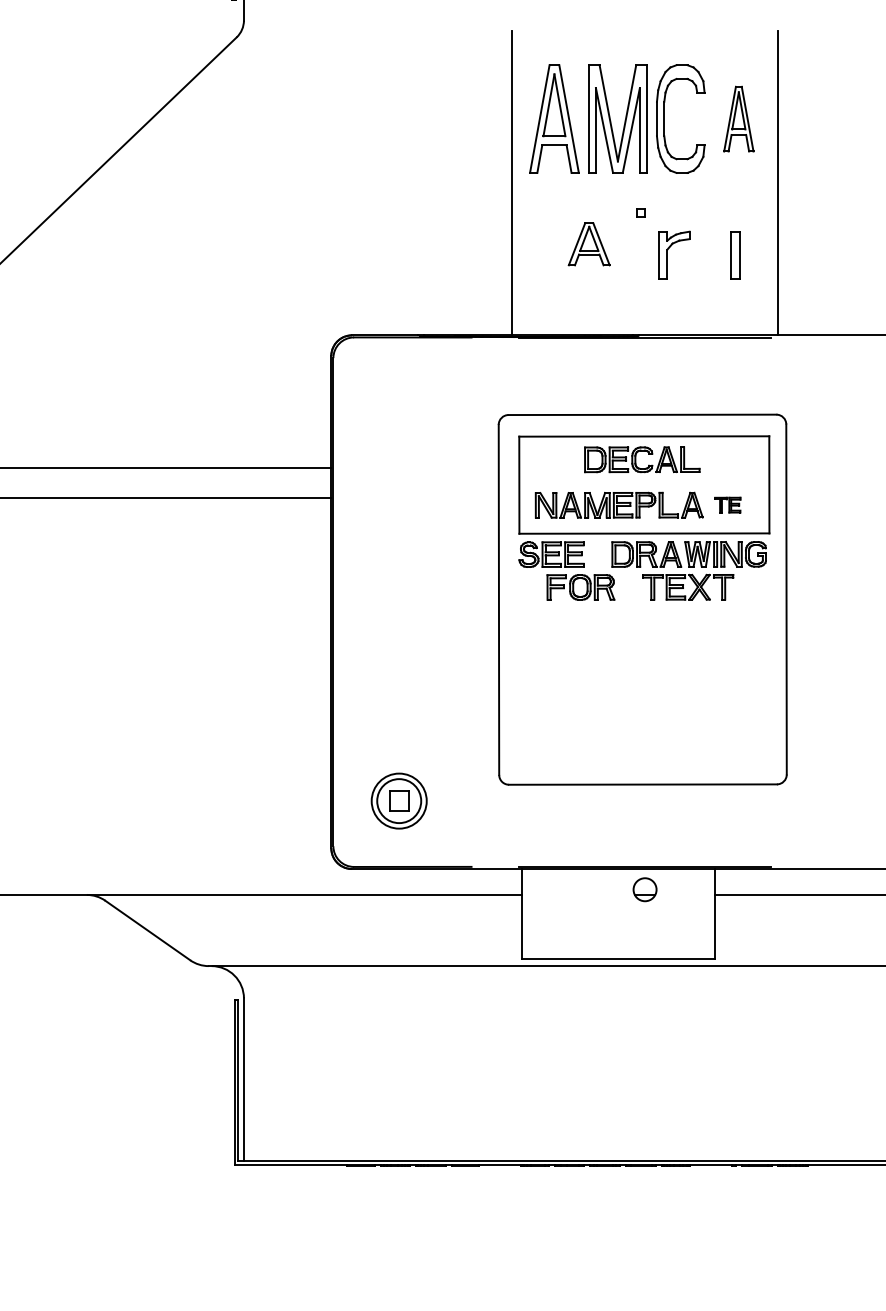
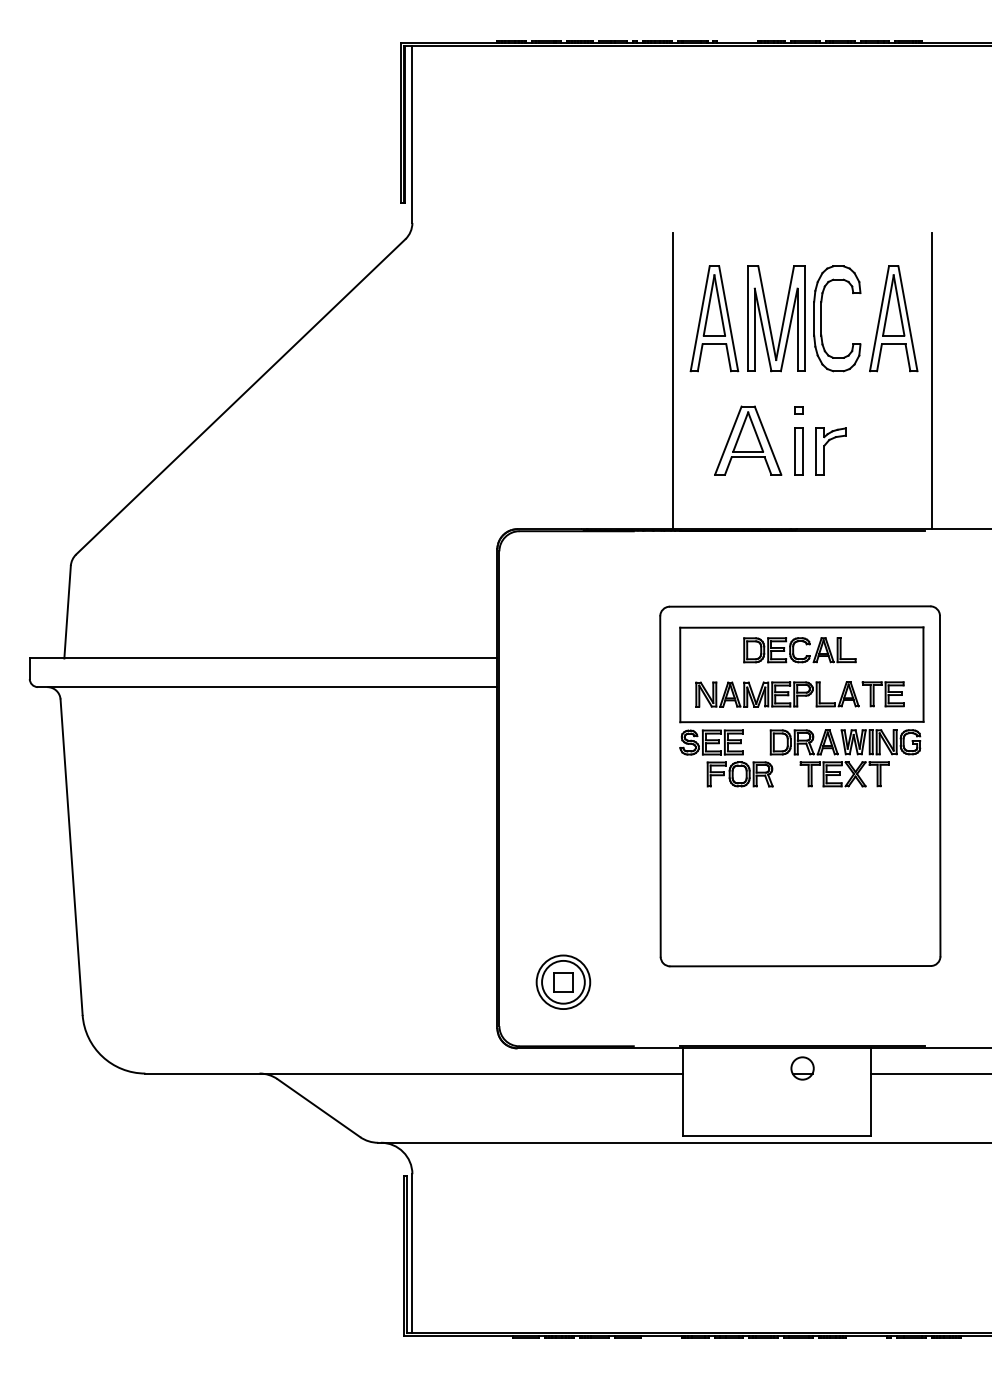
part: (738, 118) -> (893, 318), size x1.67
part: (589, 244) -> (748, 440), size x1.67
part: (735, 255) -> (798, 451), moved
part: (727, 505) -> (882, 694), size x1.67

